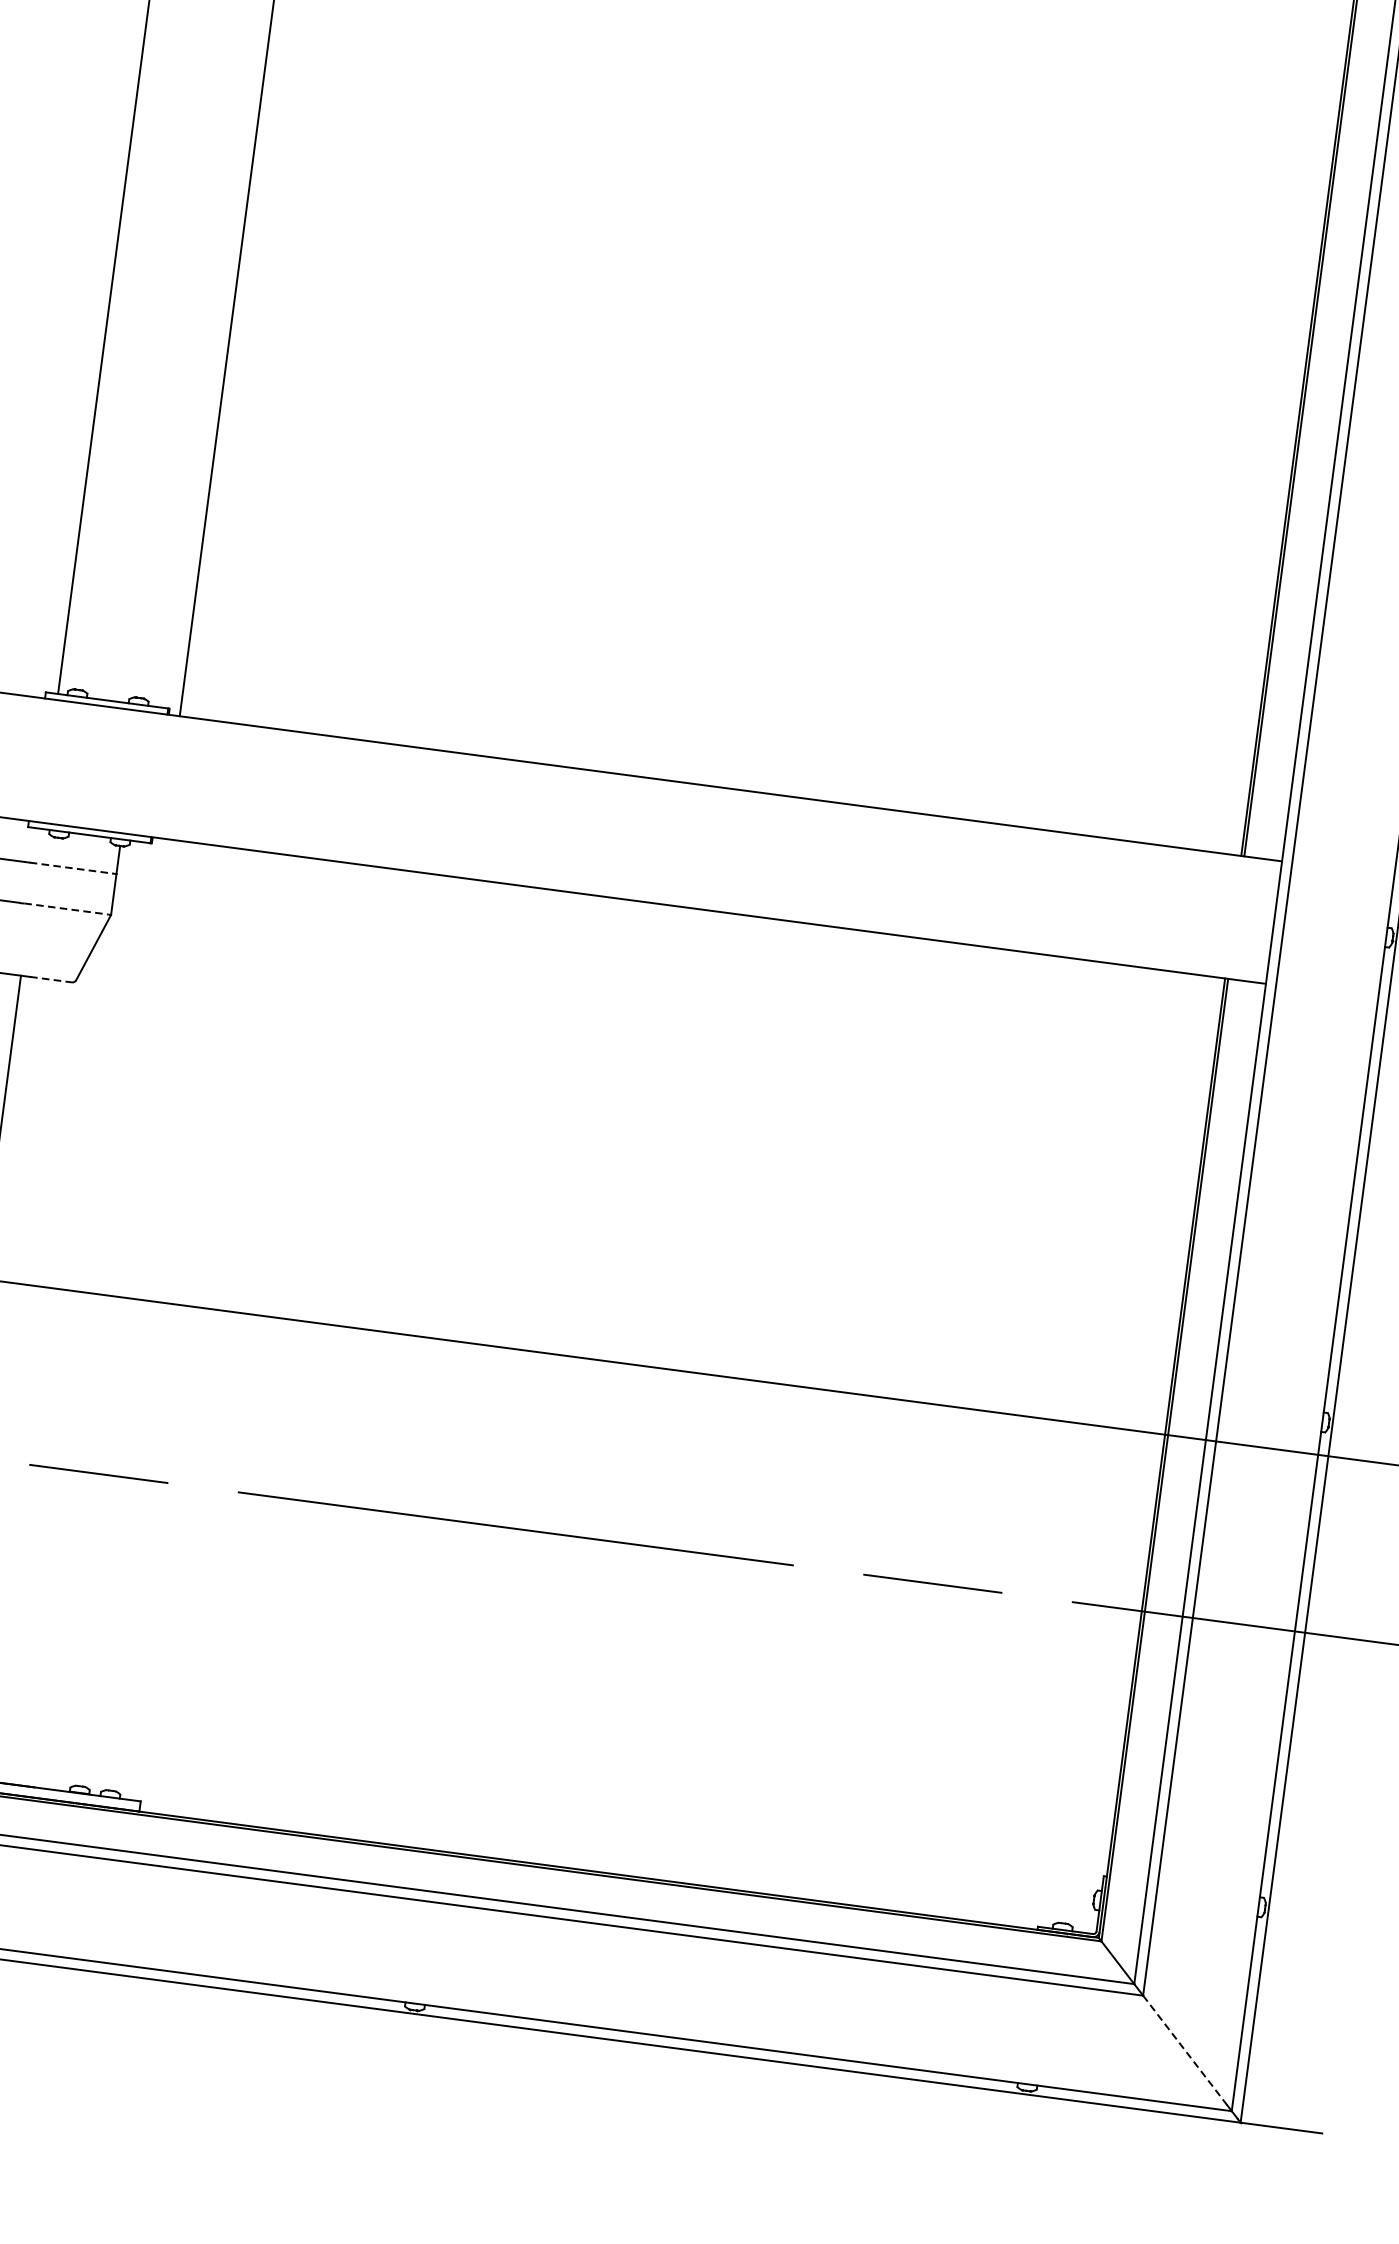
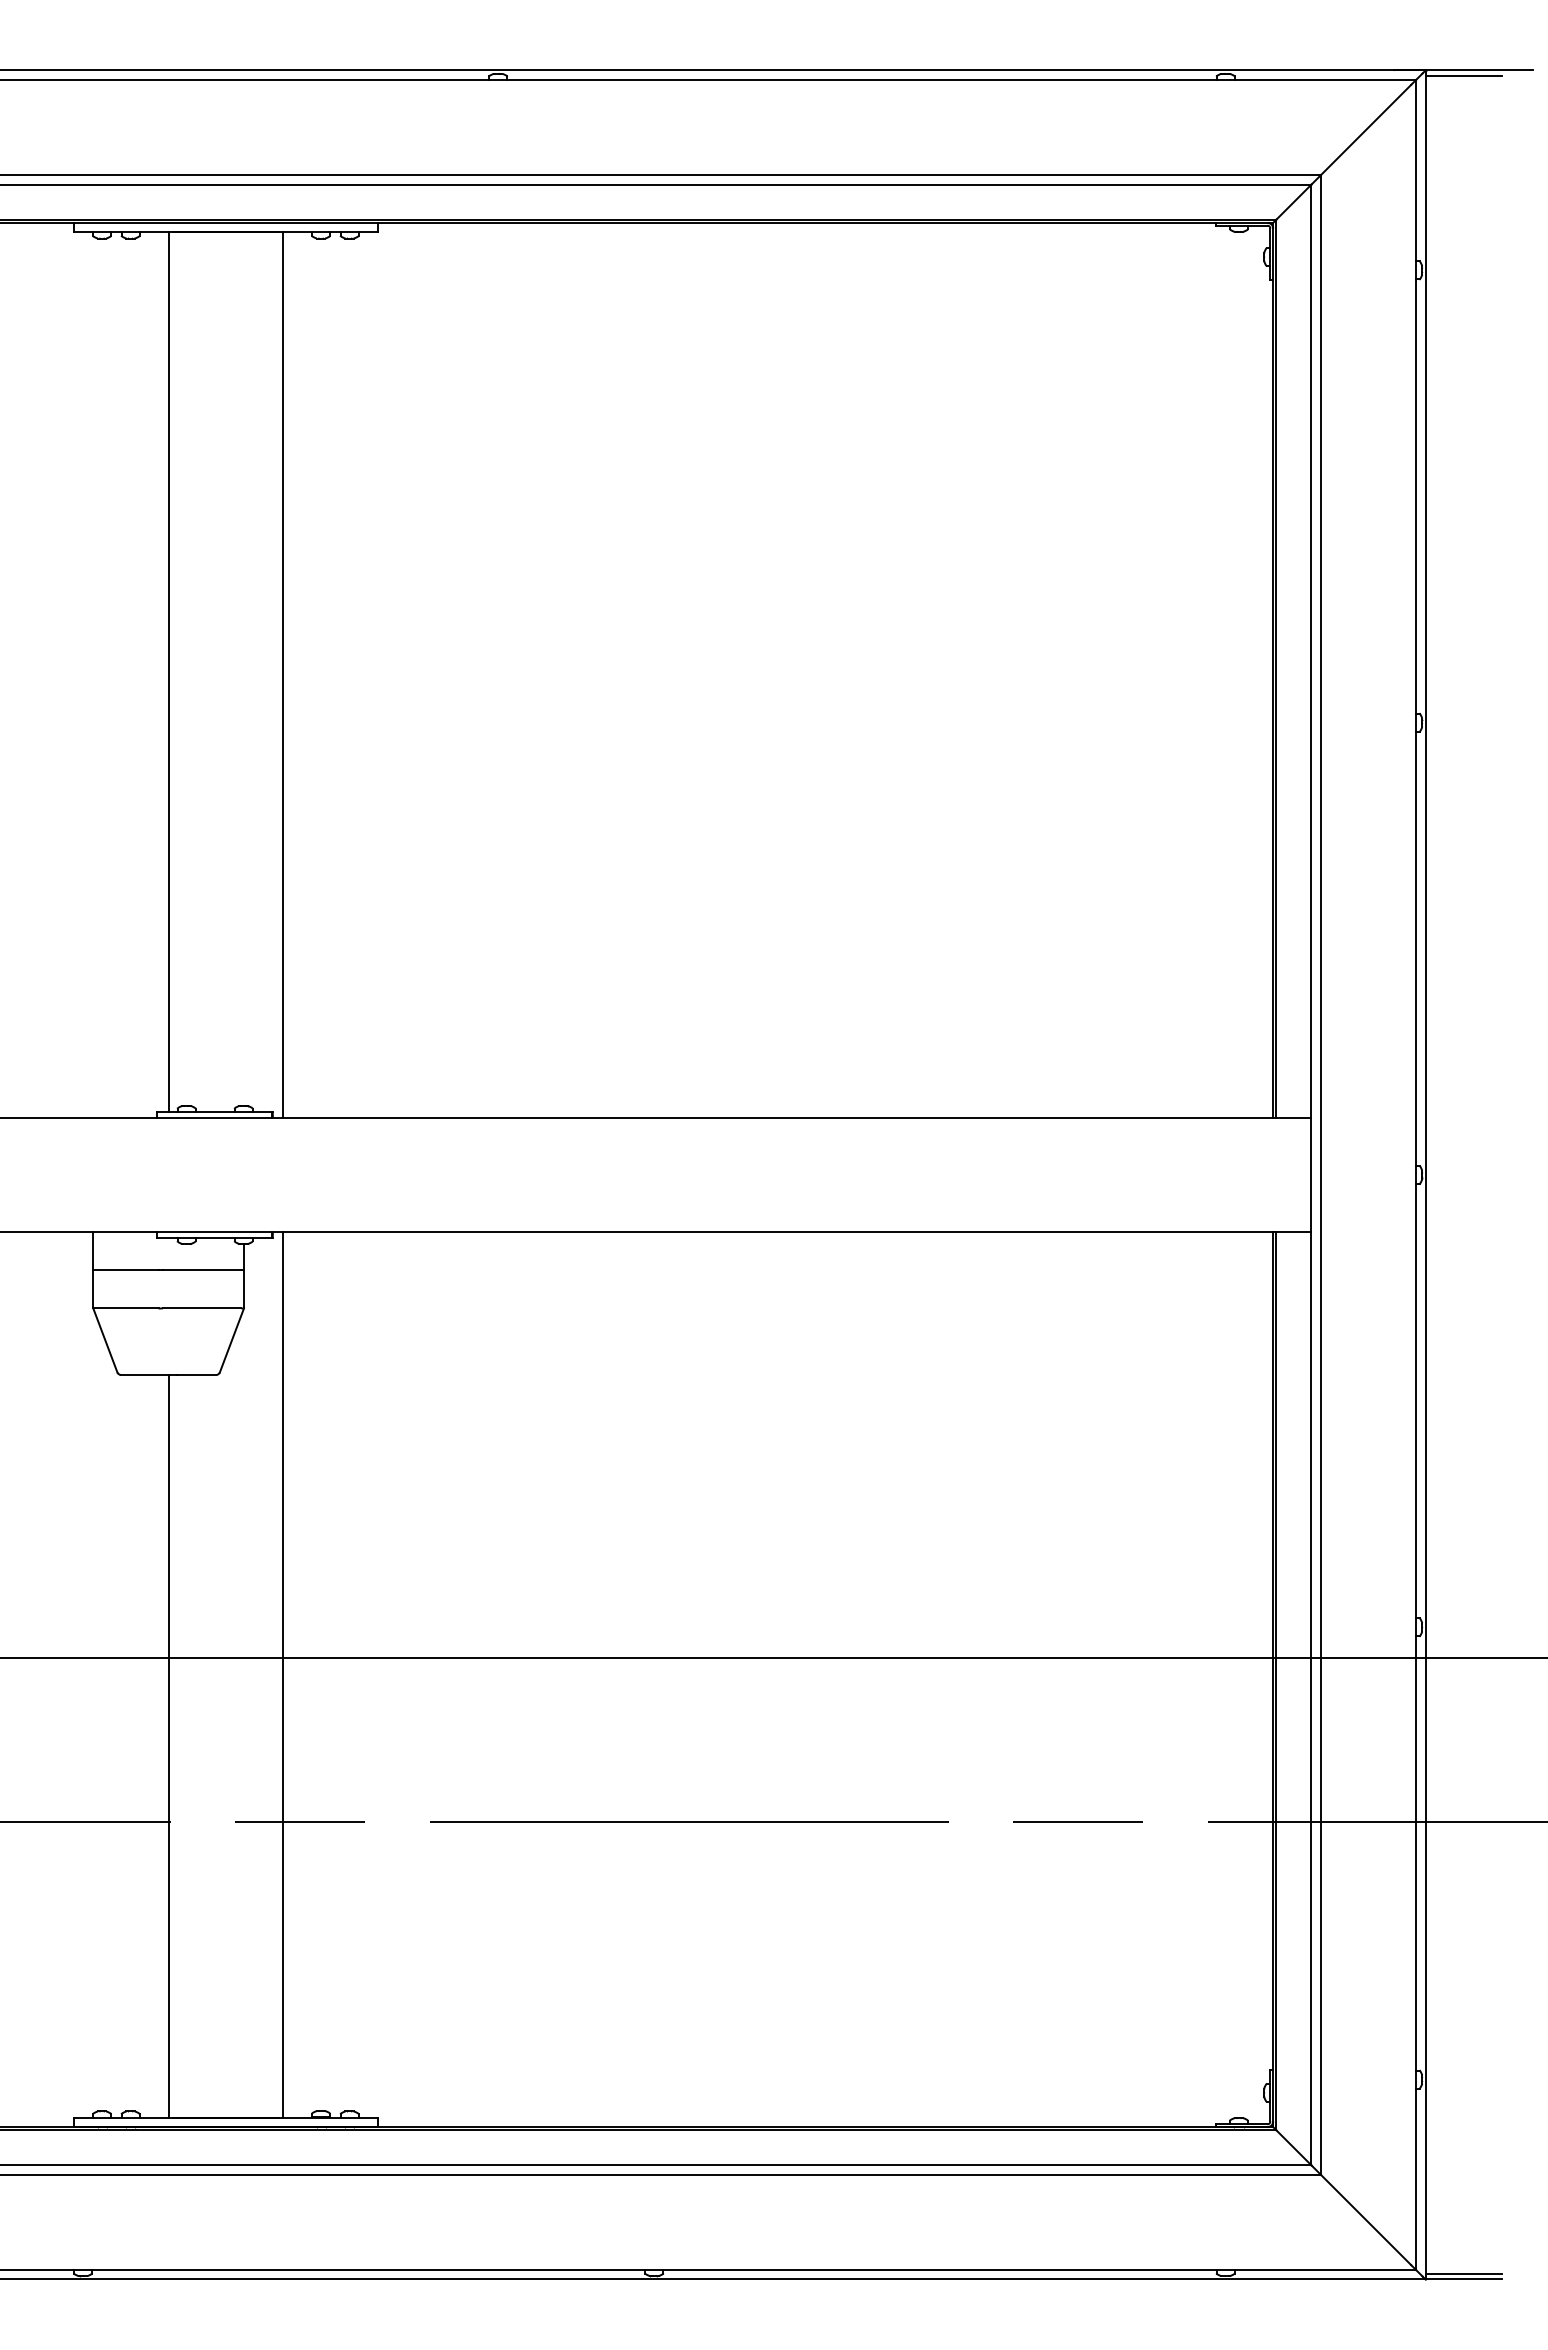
line: (71, 868) -> (202, 1270), dashed -> solid
line: (66, 909) -> (202, 1308), dashed -> solid
line: (50, 979) -> (196, 1374), dashed -> solid
line: (100, 1312) -> (282, 1674), added
line: (1185, 2050) -> (1366, 2219), dashed -> solid
line: (1282, 2121) -> (1463, 2273), added

